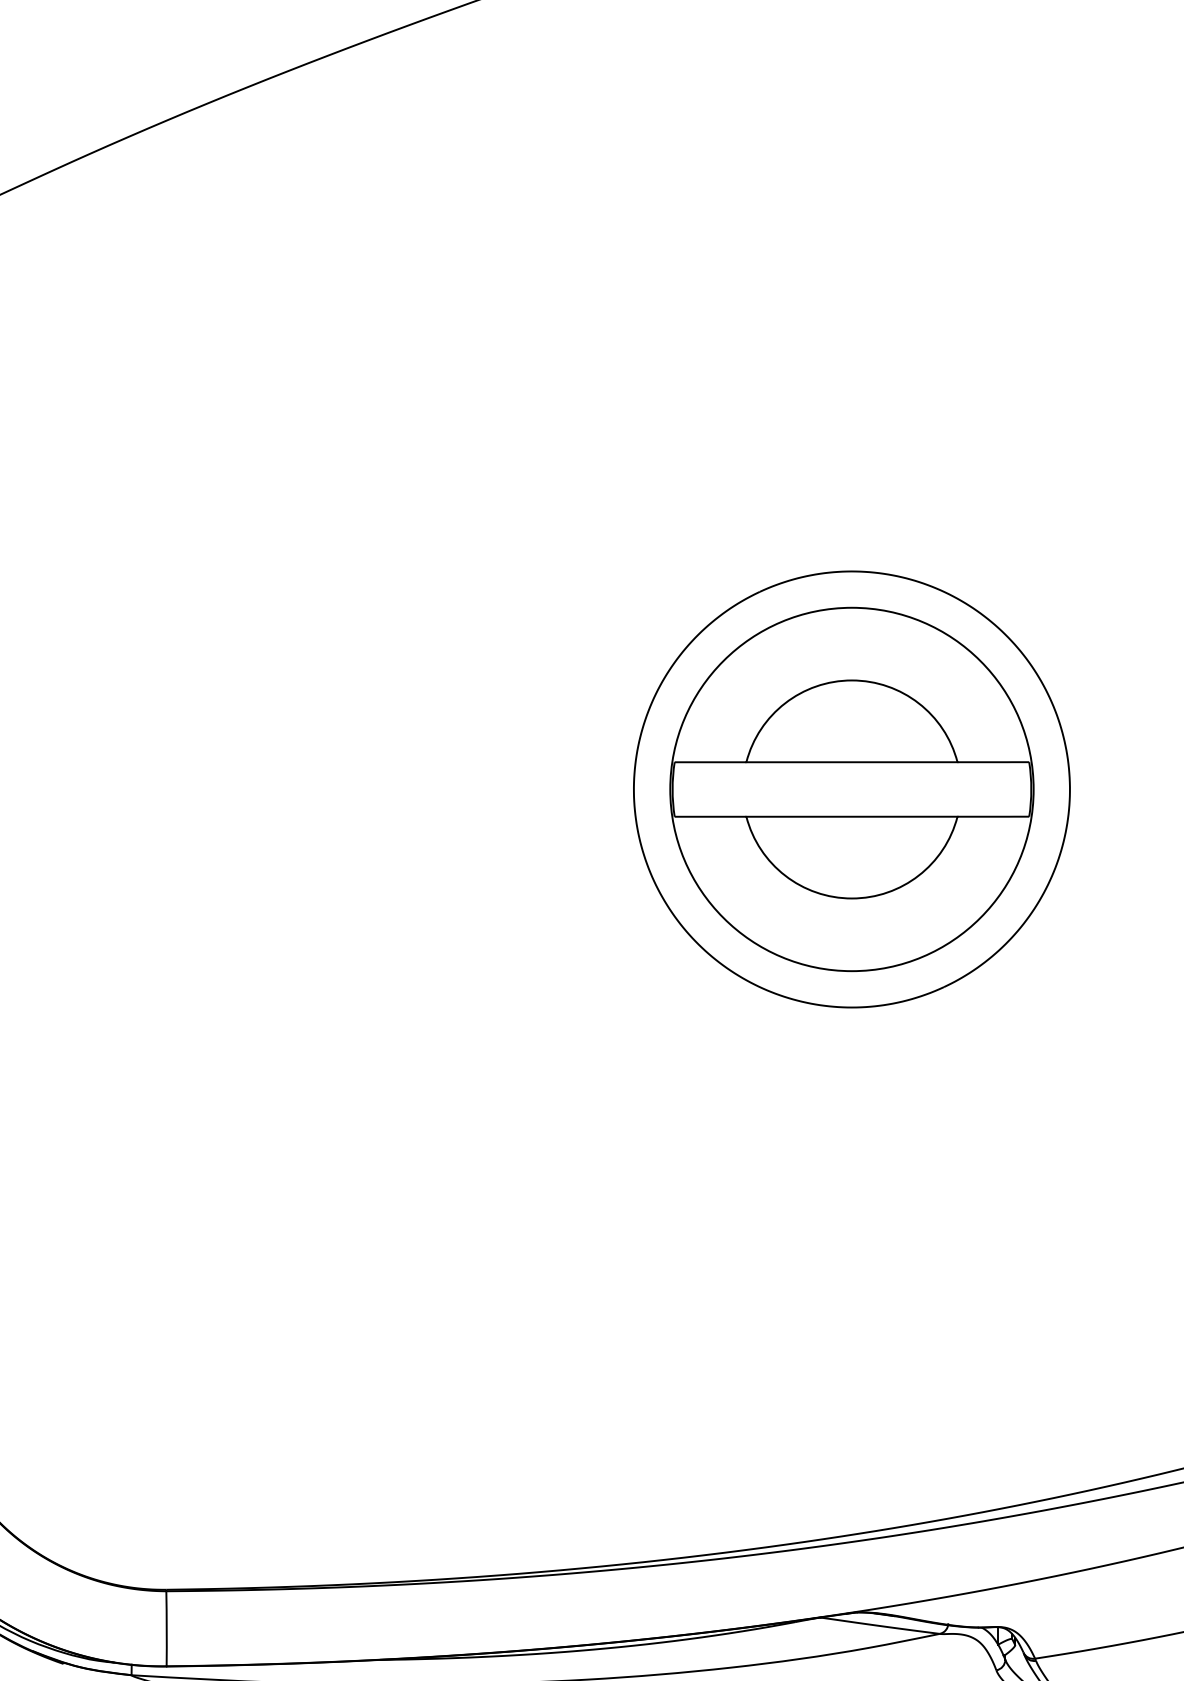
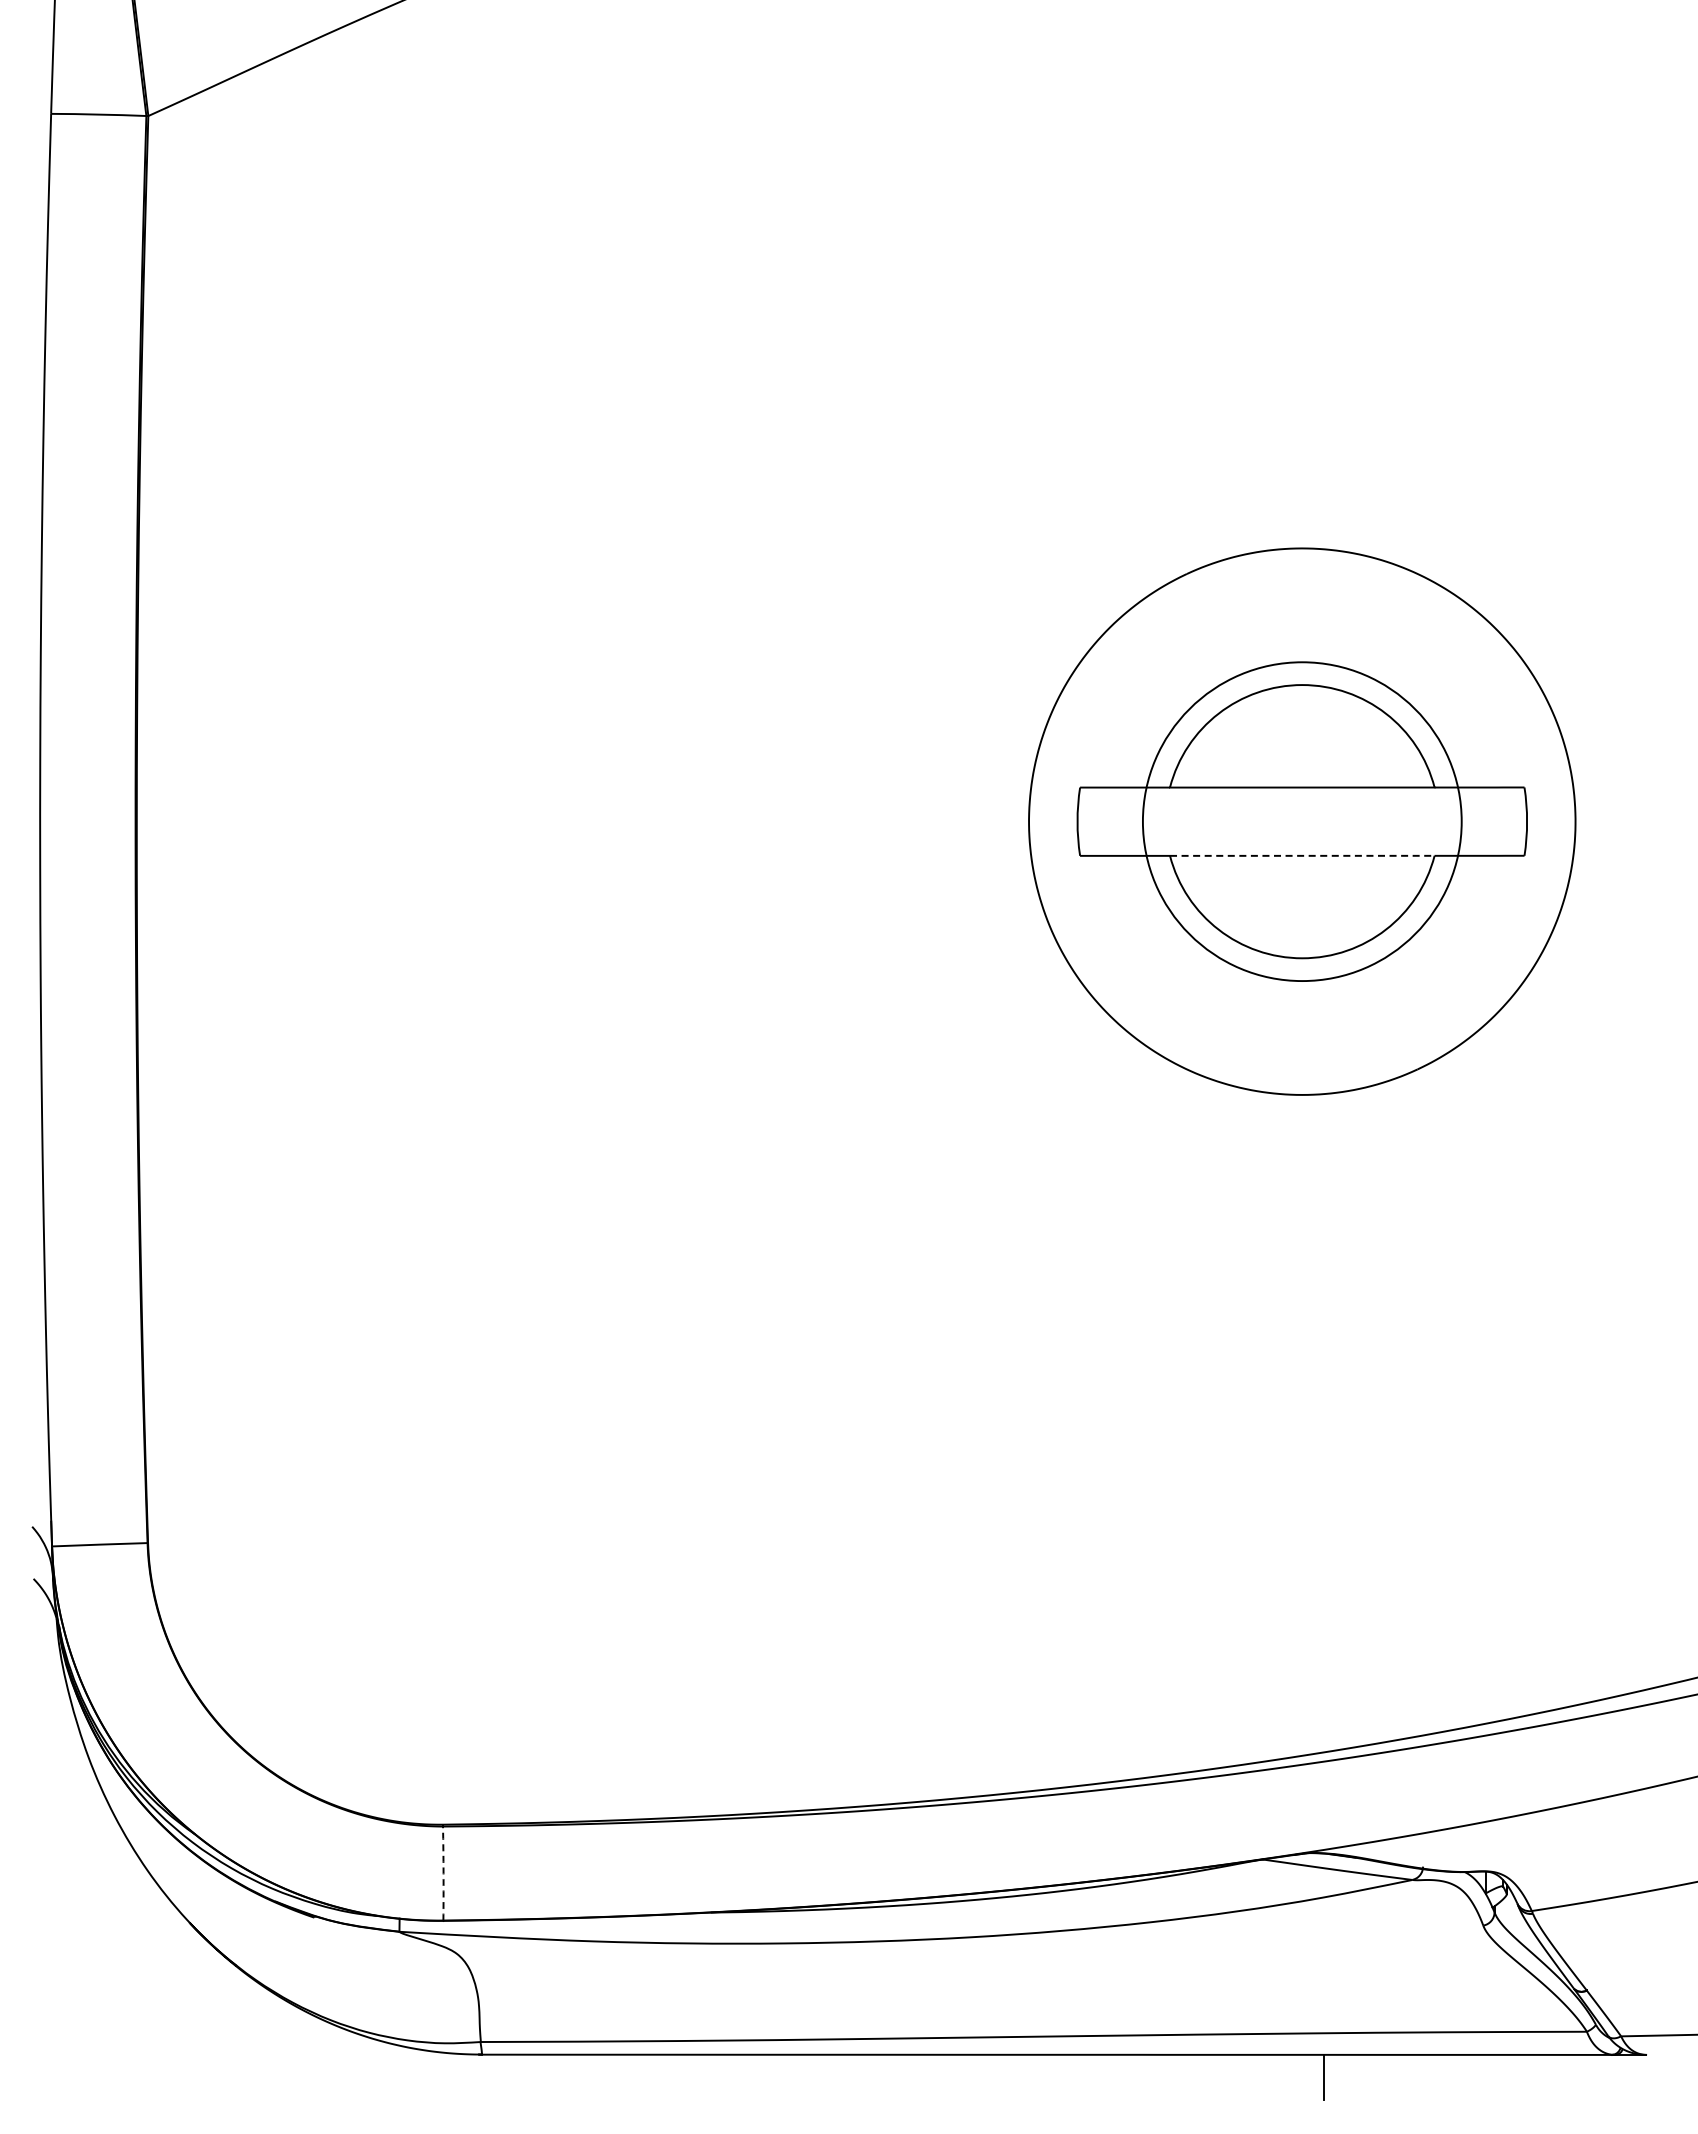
circle: (852, 789) -> (1302, 821), size x0.7
line: (852, 816) -> (1302, 855), solid -> dashed
arc: (166, 1628) -> (443, 1873), solid -> dashed

